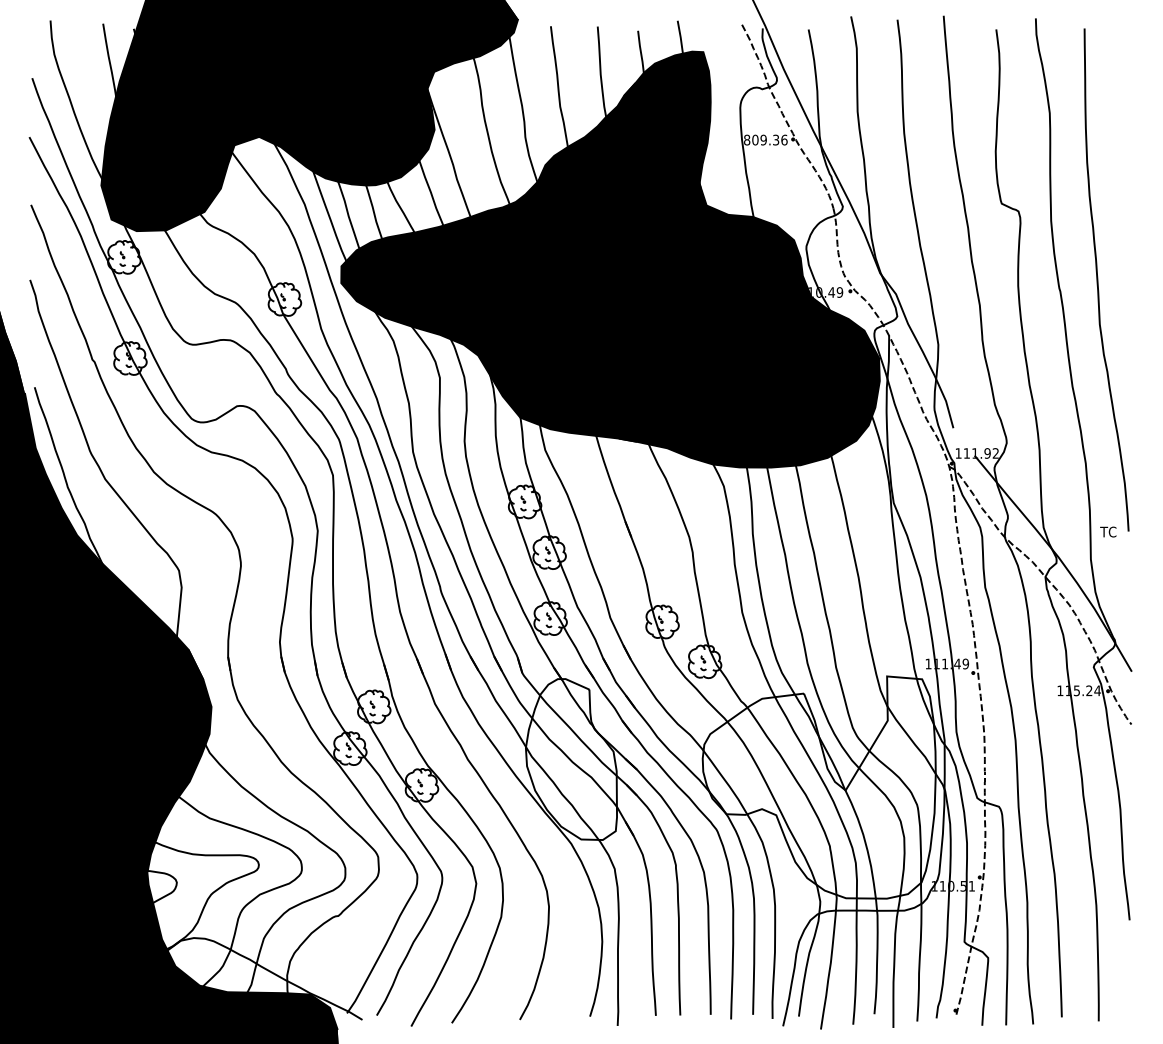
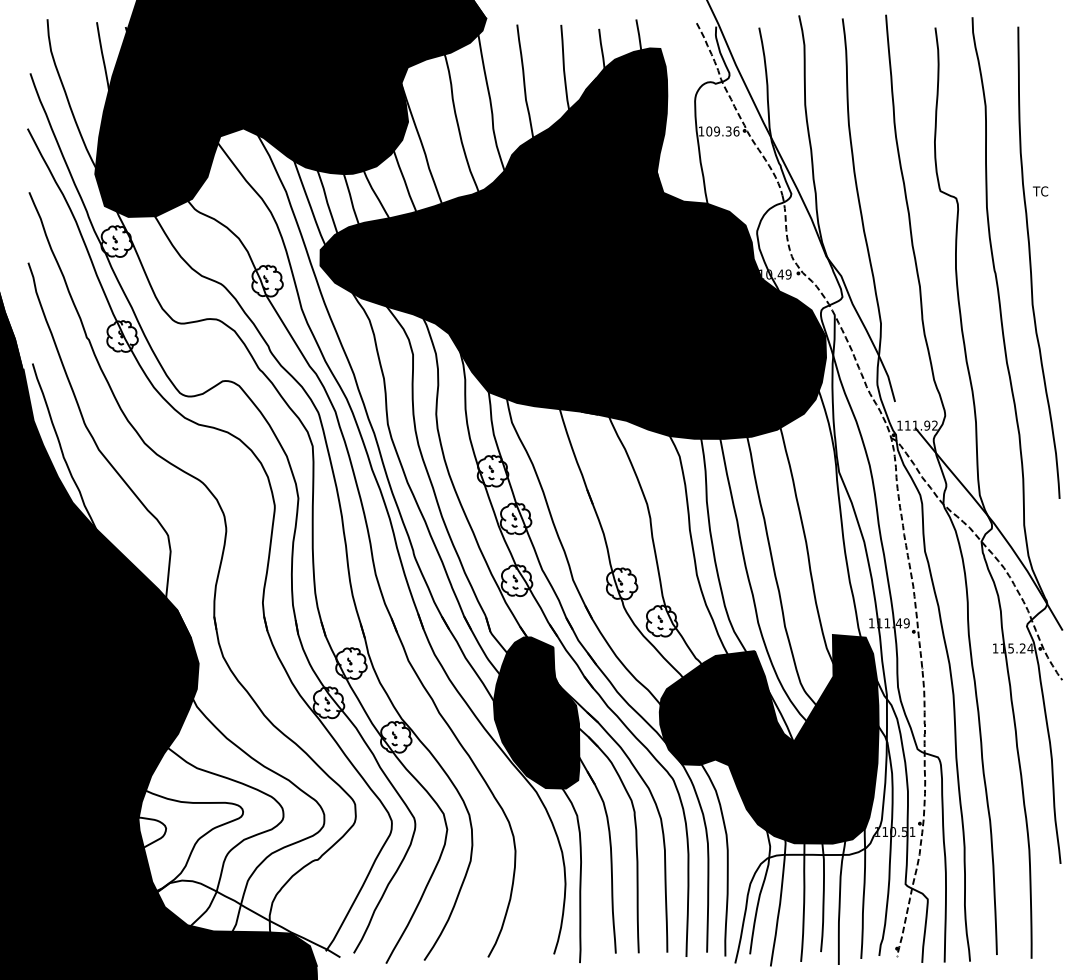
text: (747, 140) -> (701, 131), 809.36 -> 109.36
text: (1108, 532) -> (1040, 191), moved
fill: (571, 759) -> (536, 712), added
fill: (818, 787) -> (768, 739), added

